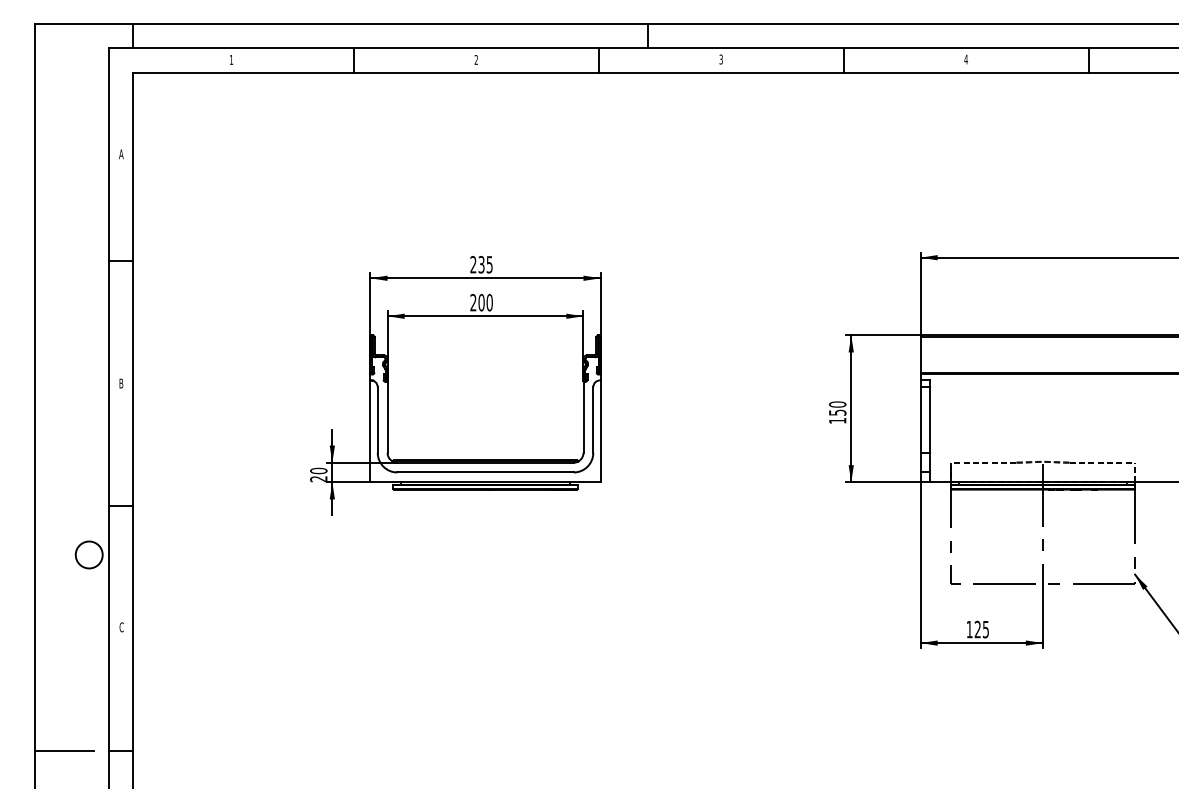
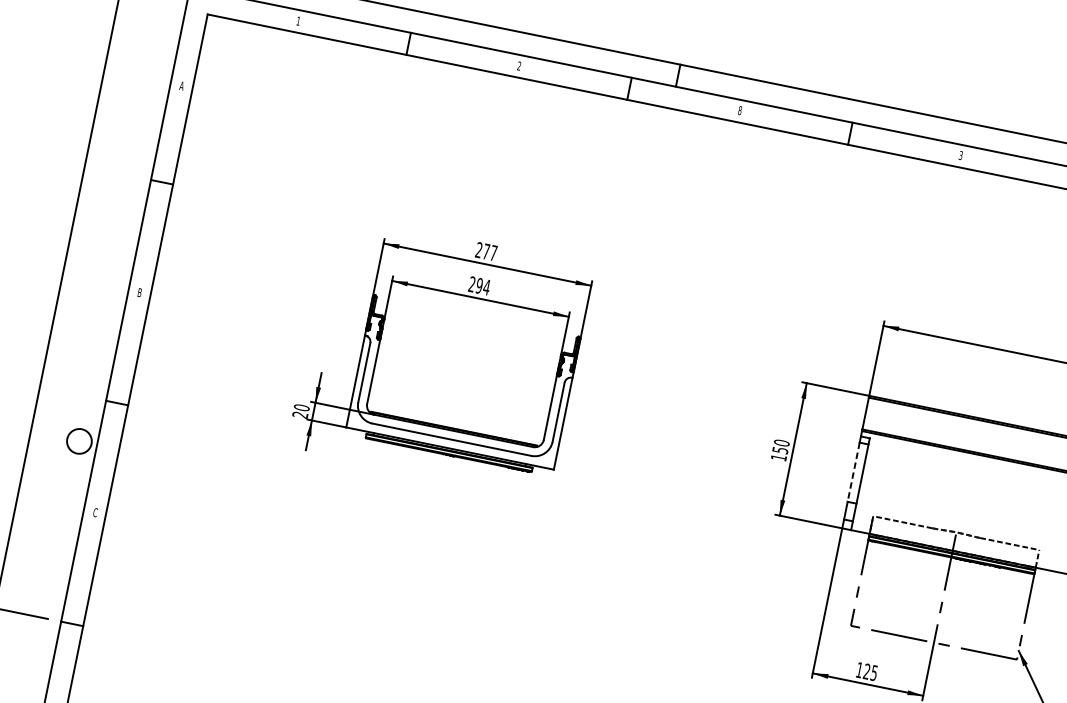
text: (720, 59) -> (739, 110), 3 -> 8
text: (966, 59) -> (961, 155), 4 -> 3
text: (485, 264) -> (490, 252), 235 -> 277
text: (485, 302) -> (483, 286), 200 -> 294
line: (920, 420) -> (853, 472), solid -> dashed

